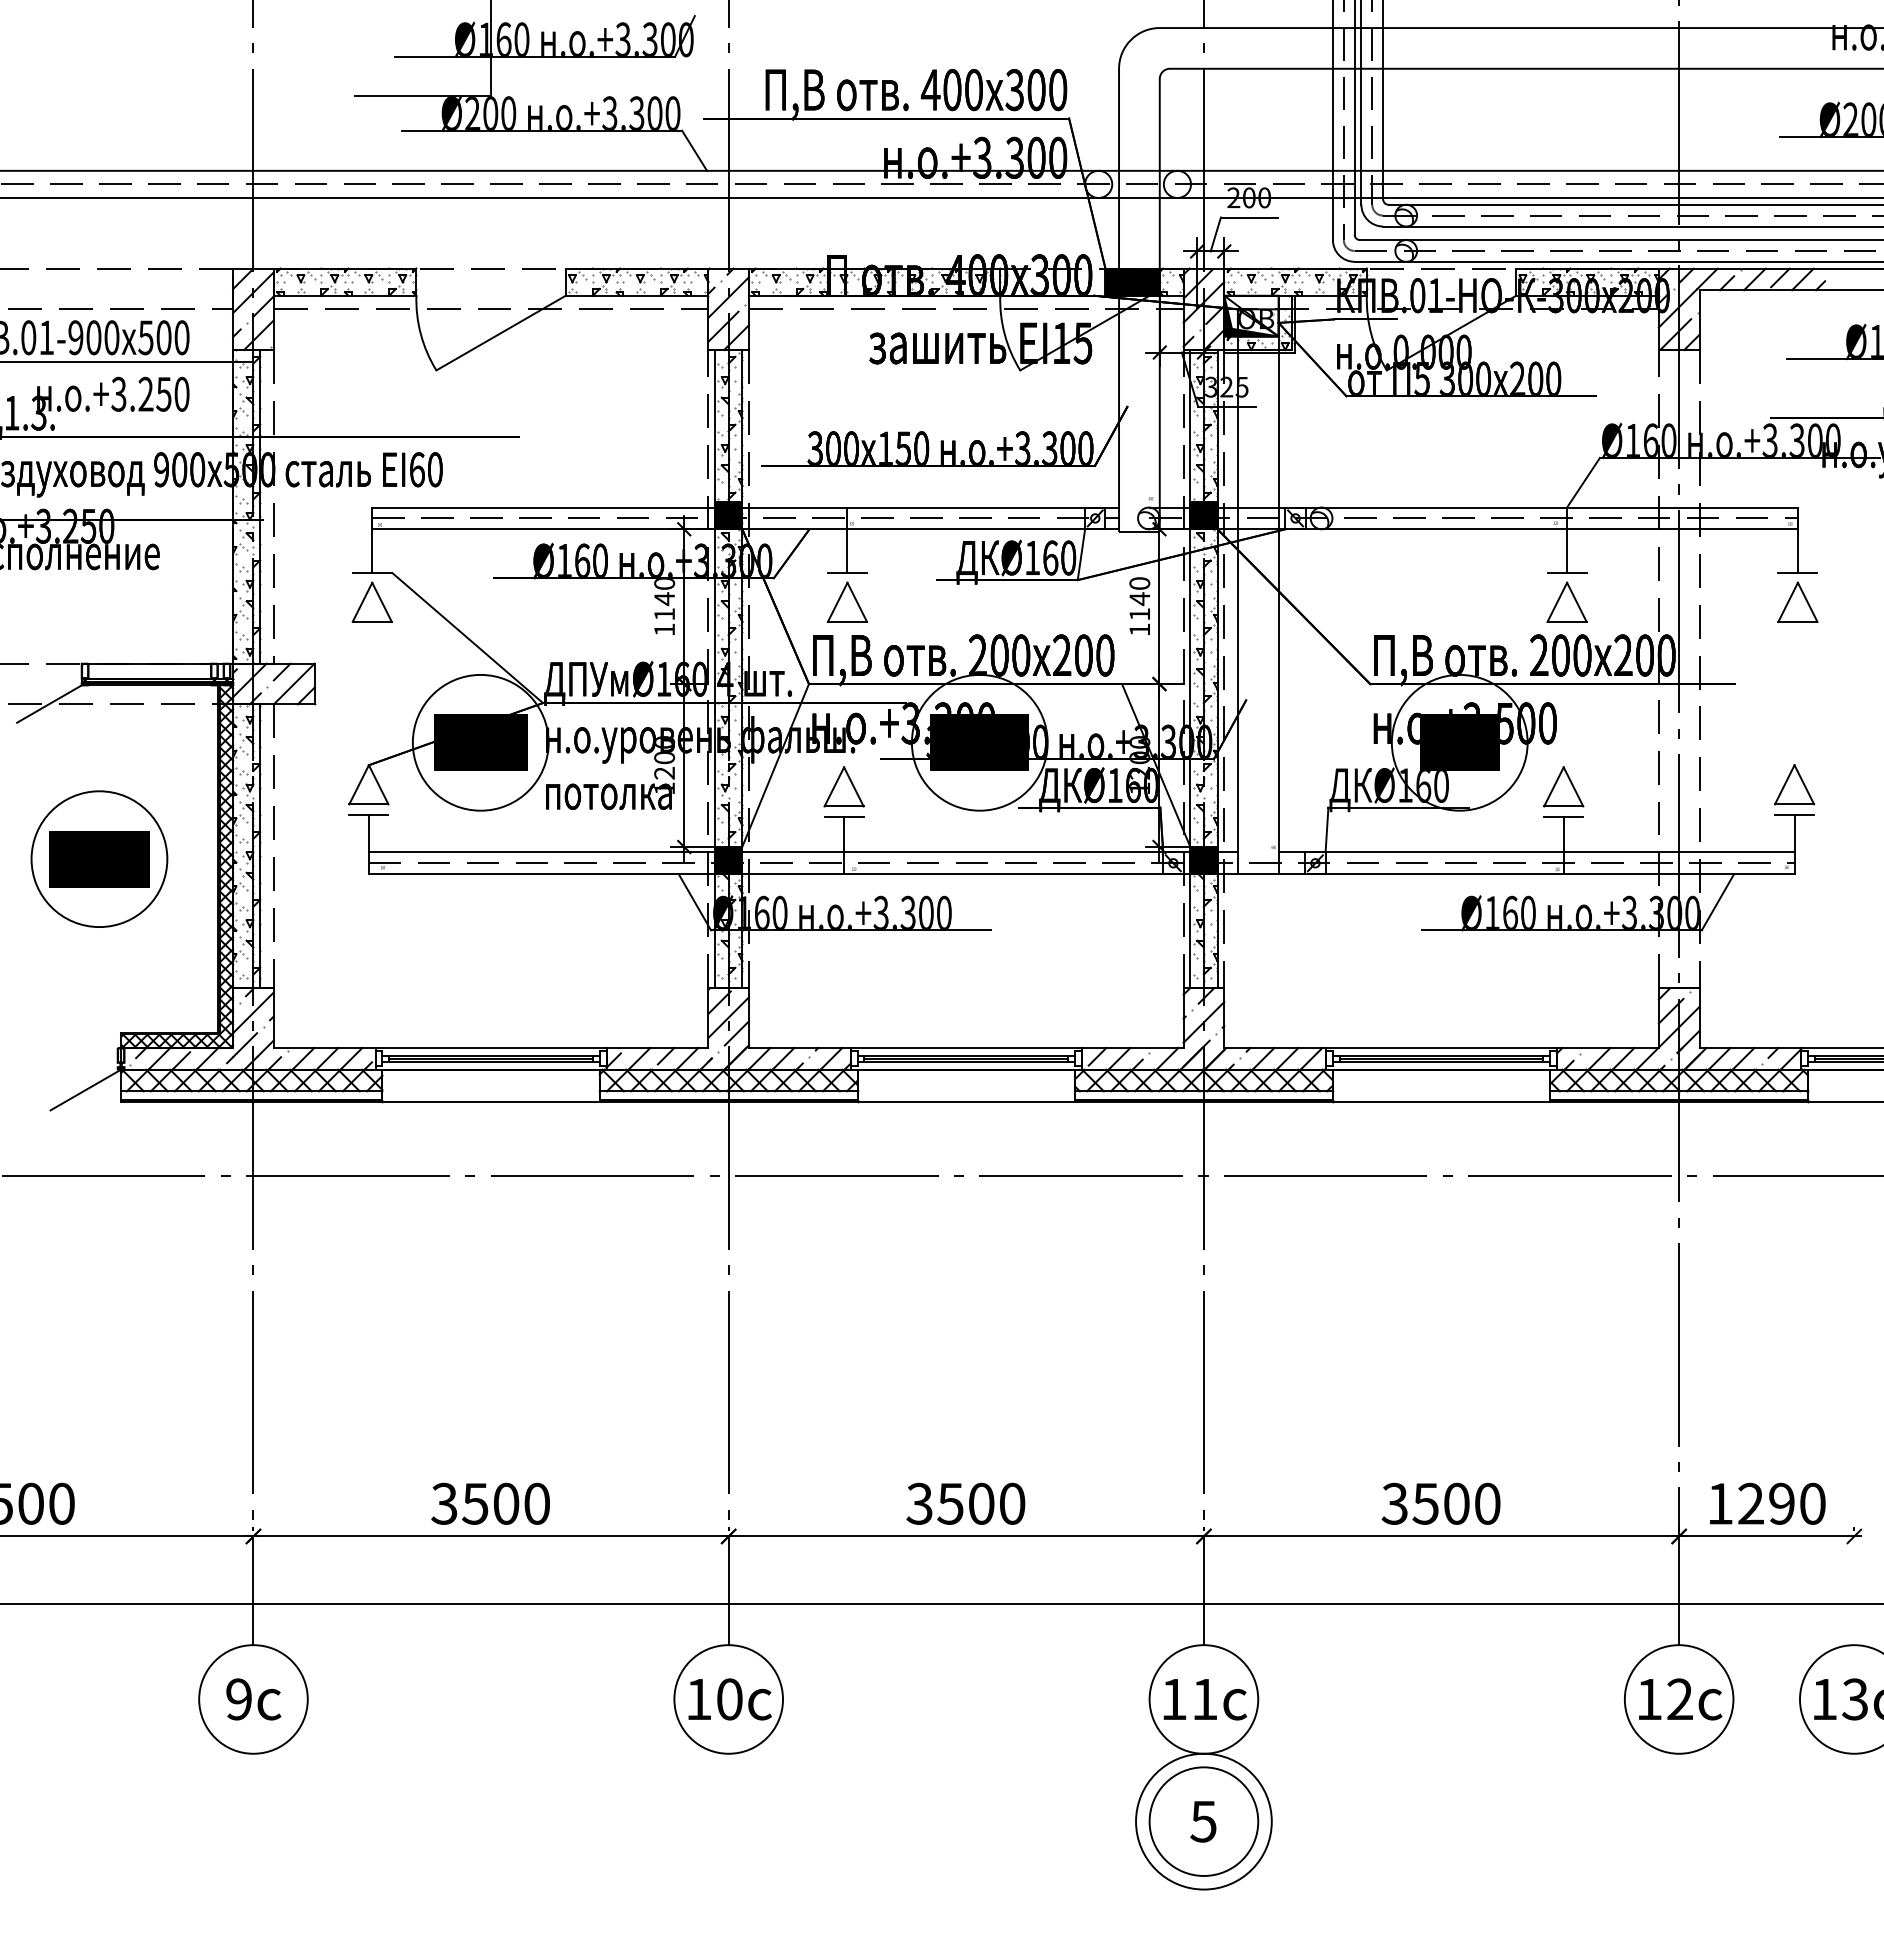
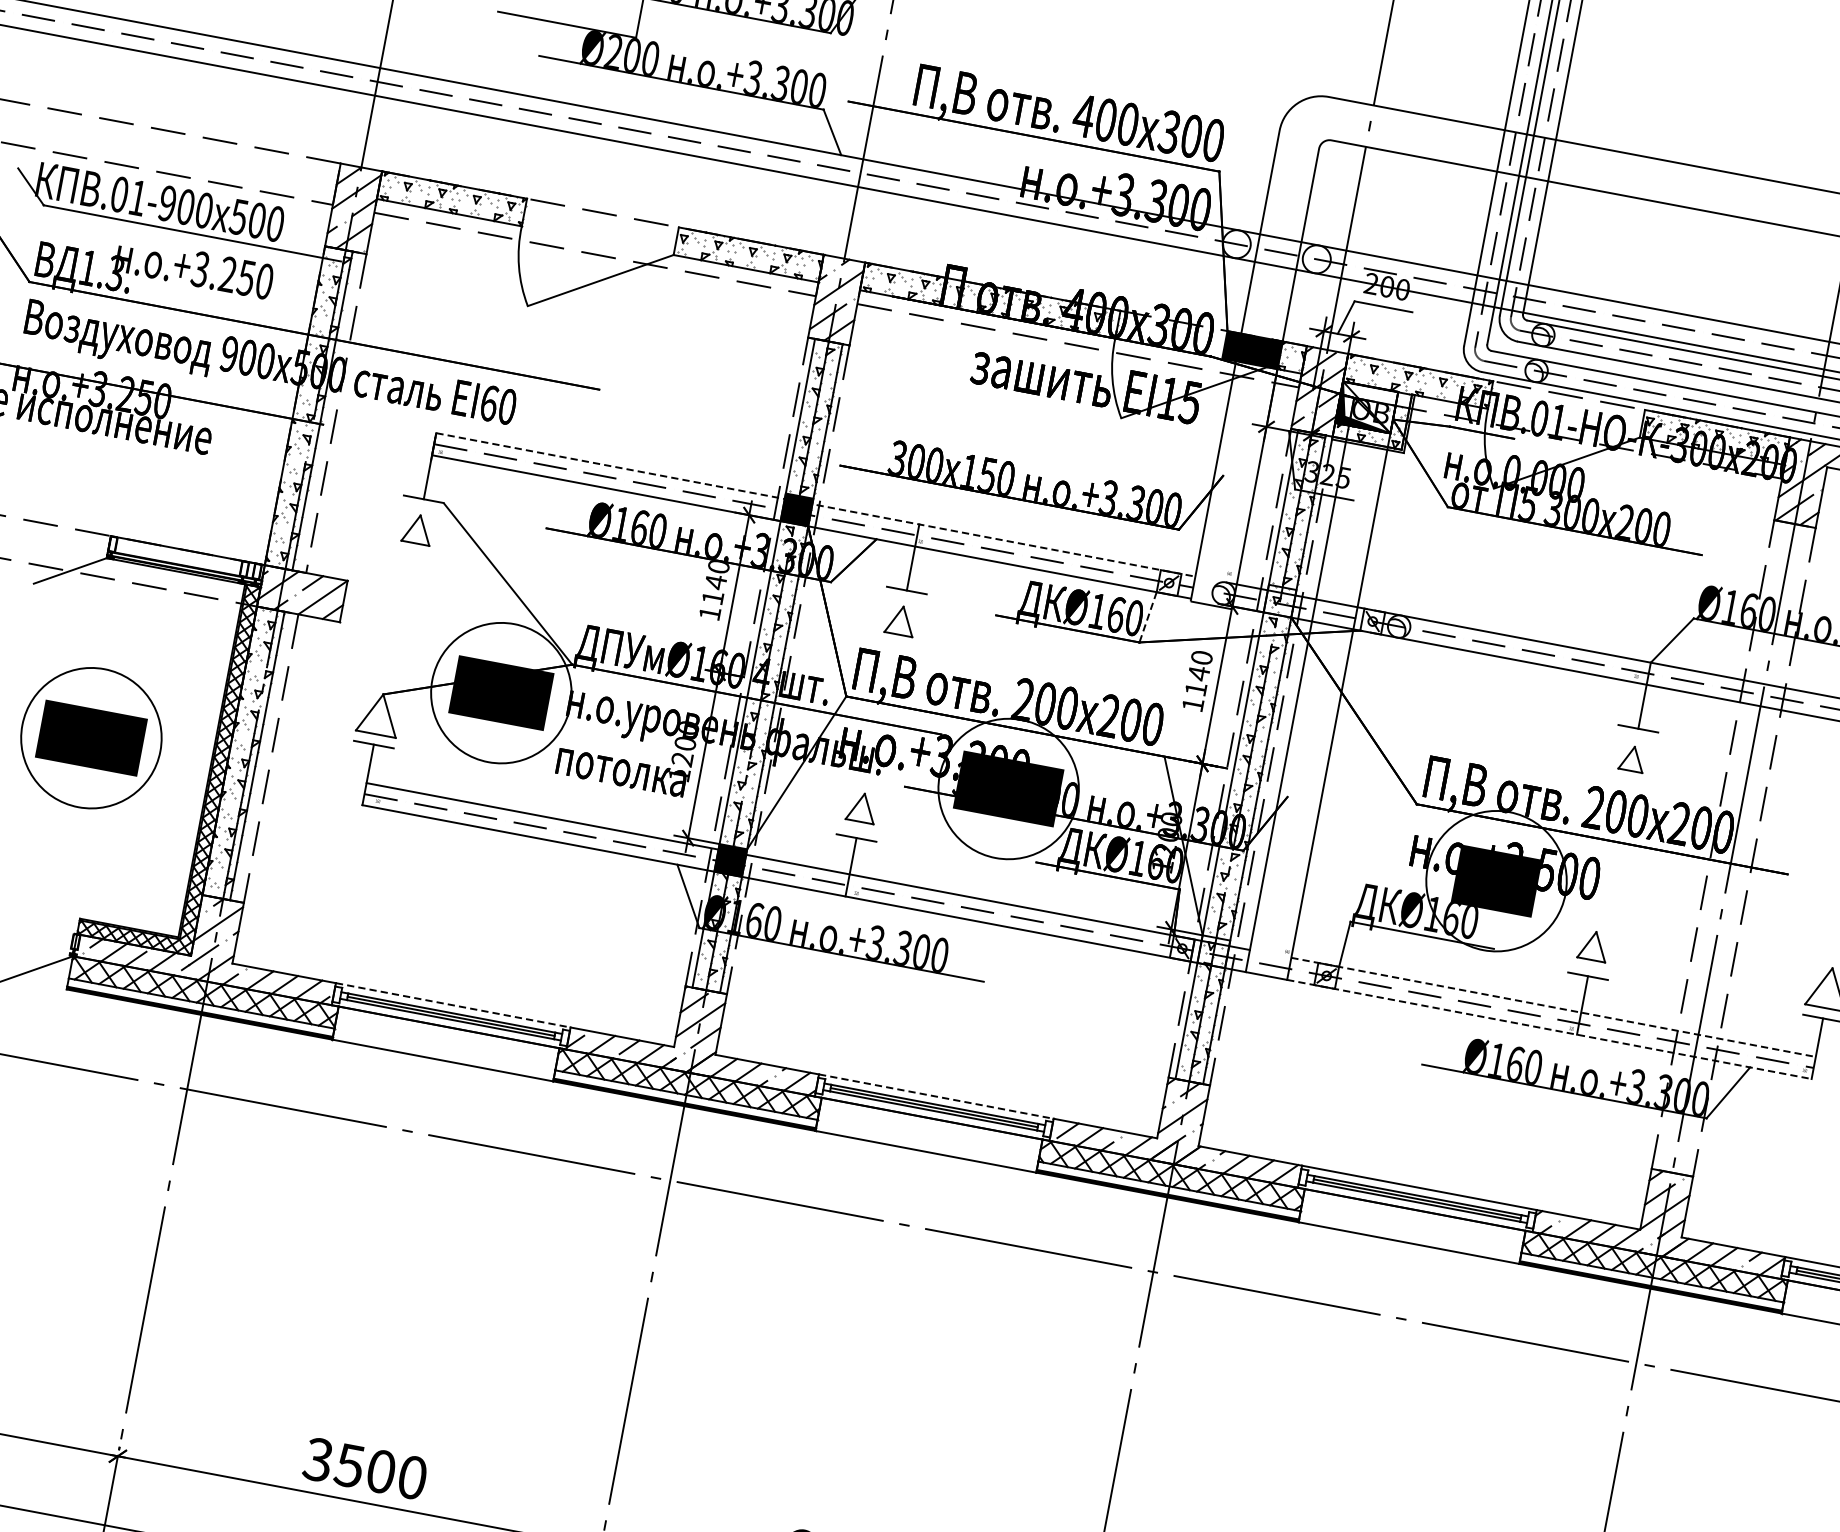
line: (740, 507) -> (810, 503), solid -> dashed
fill: (1203, 515) -> (1279, 600), removed
line: (1081, 554) -> (1148, 617), solid -> dashed
part: (371, 601) -> (417, 528), size x0.7
part: (846, 601) -> (900, 619), size x0.7
part: (1566, 601) -> (1632, 758), size x0.6
part: (843, 786) -> (861, 807), size x0.7
part: (1563, 786) -> (1593, 945), size x0.7
line: (1536, 852) -> (1553, 1007), solid -> dashed
fill: (1203, 860) -> (1213, 951), removed
line: (1536, 874) -> (1549, 1029), solid -> dashed
line: (491, 1047) -> (453, 1004), solid -> dashed
line: (966, 1047) -> (936, 1096), solid -> dashed

